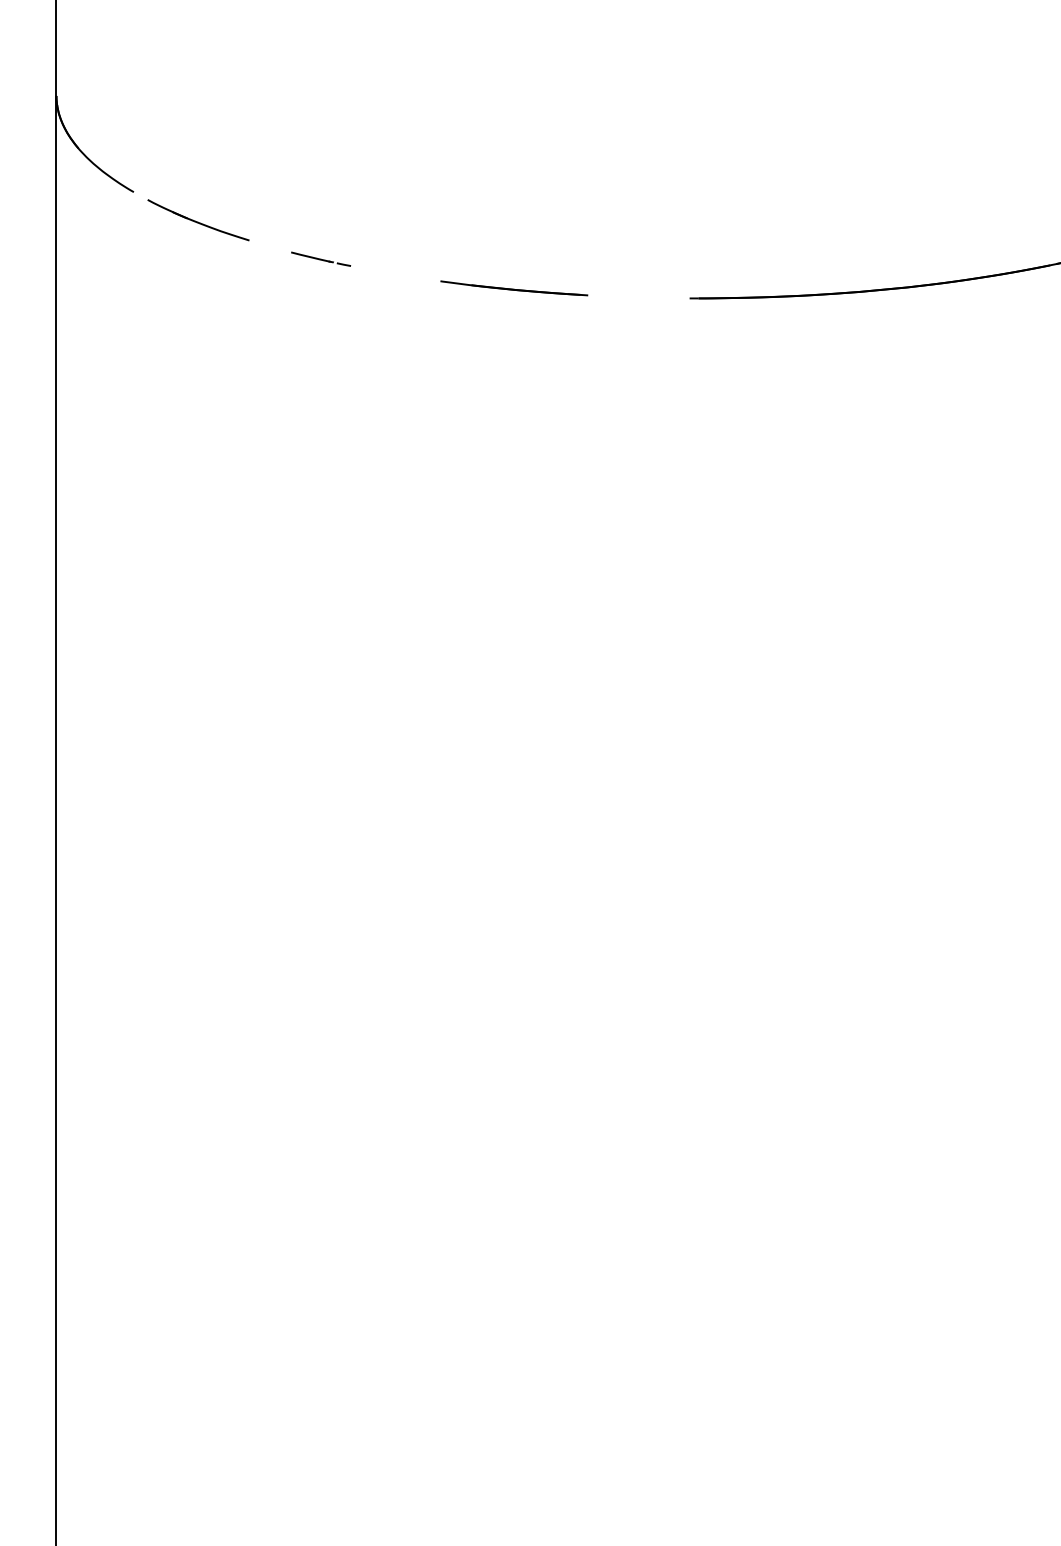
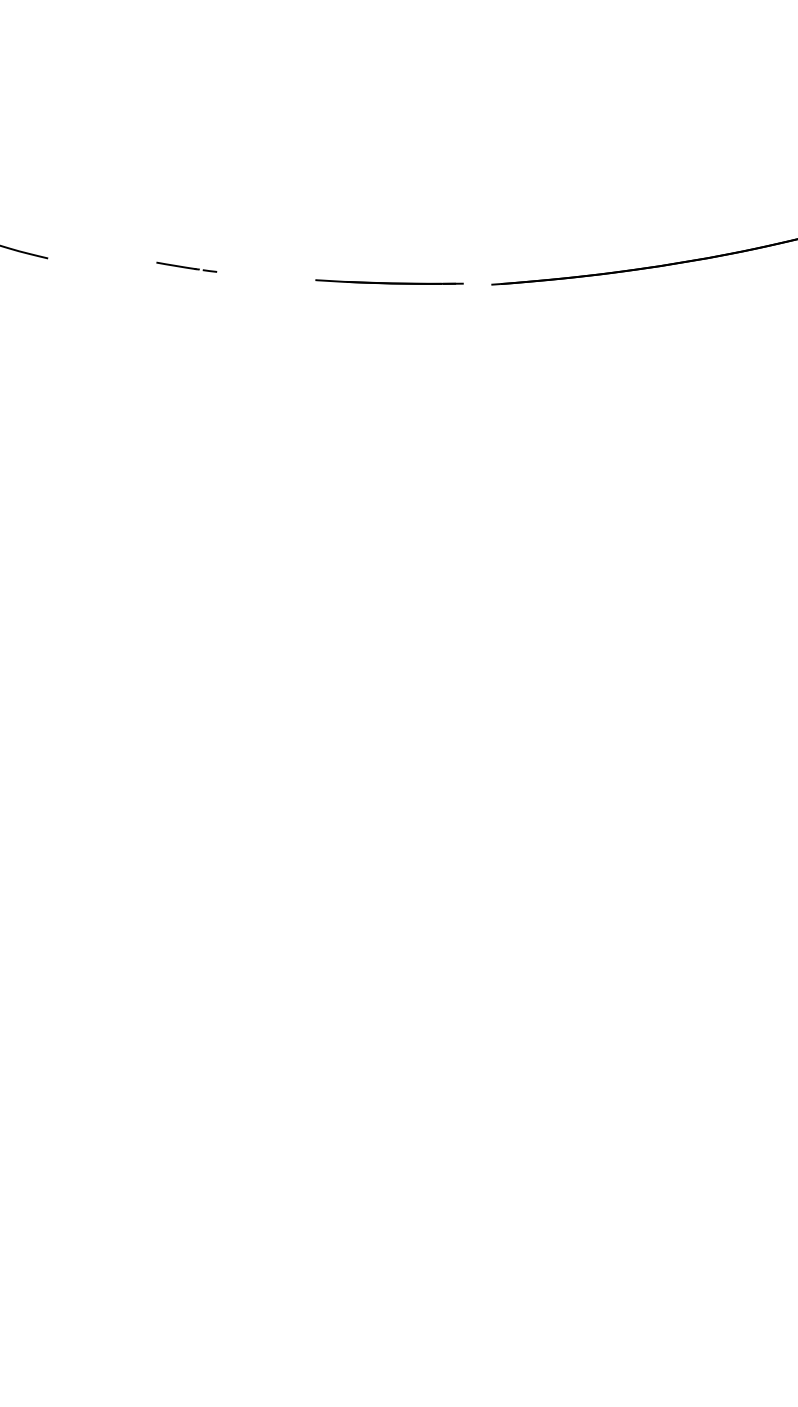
line: (321, 258) -> (187, 266), moved
part: (514, 288) -> (389, 282), moved

